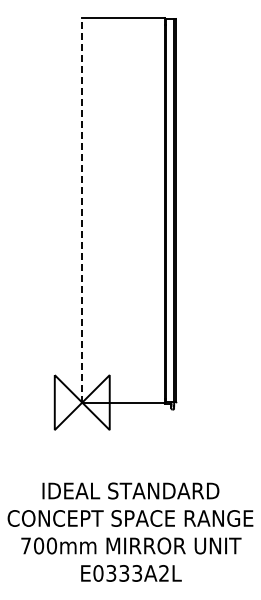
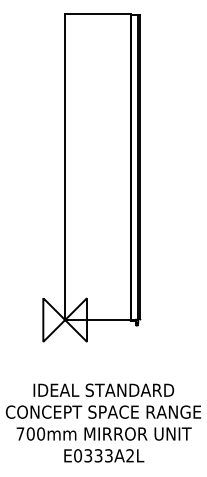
line: (82, 209) -> (65, 166), dashed -> solid

